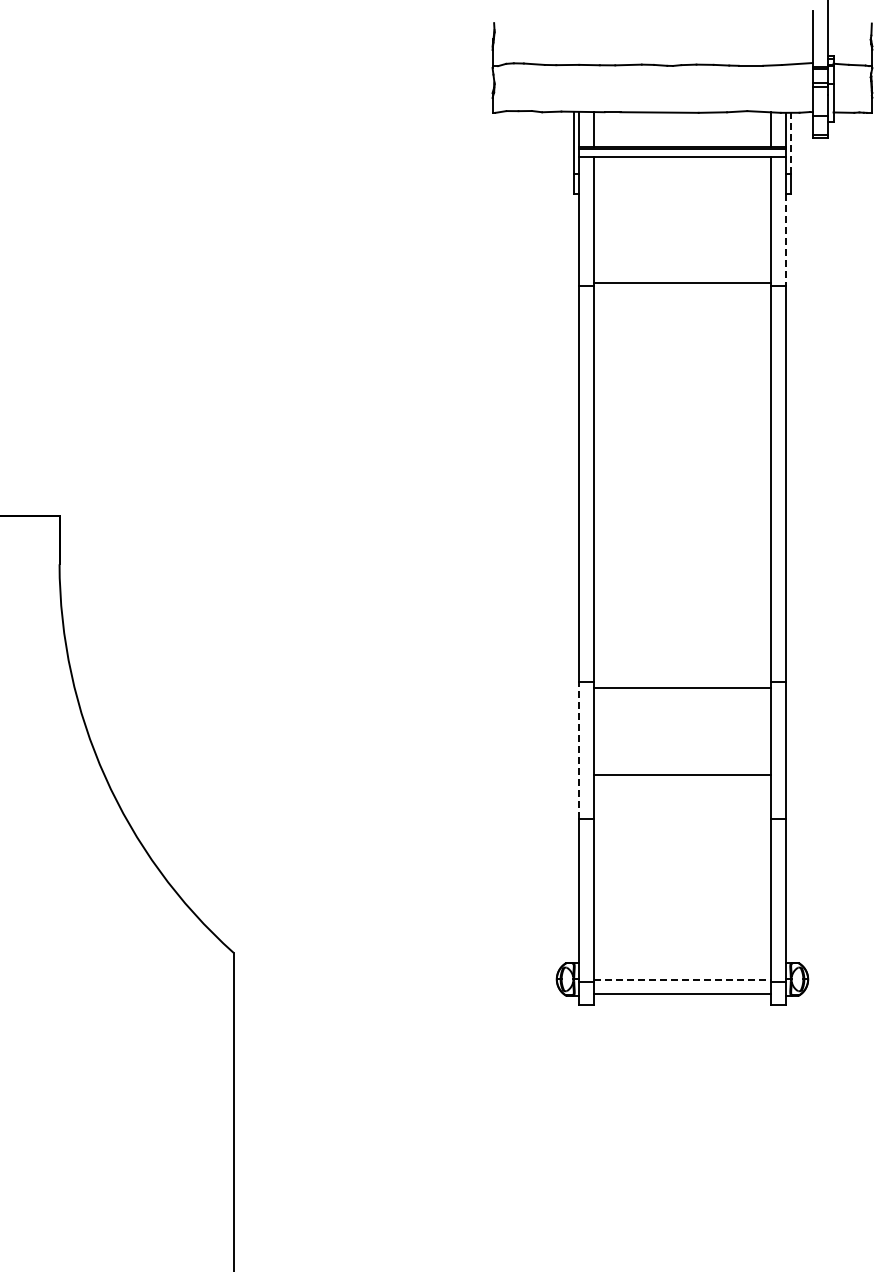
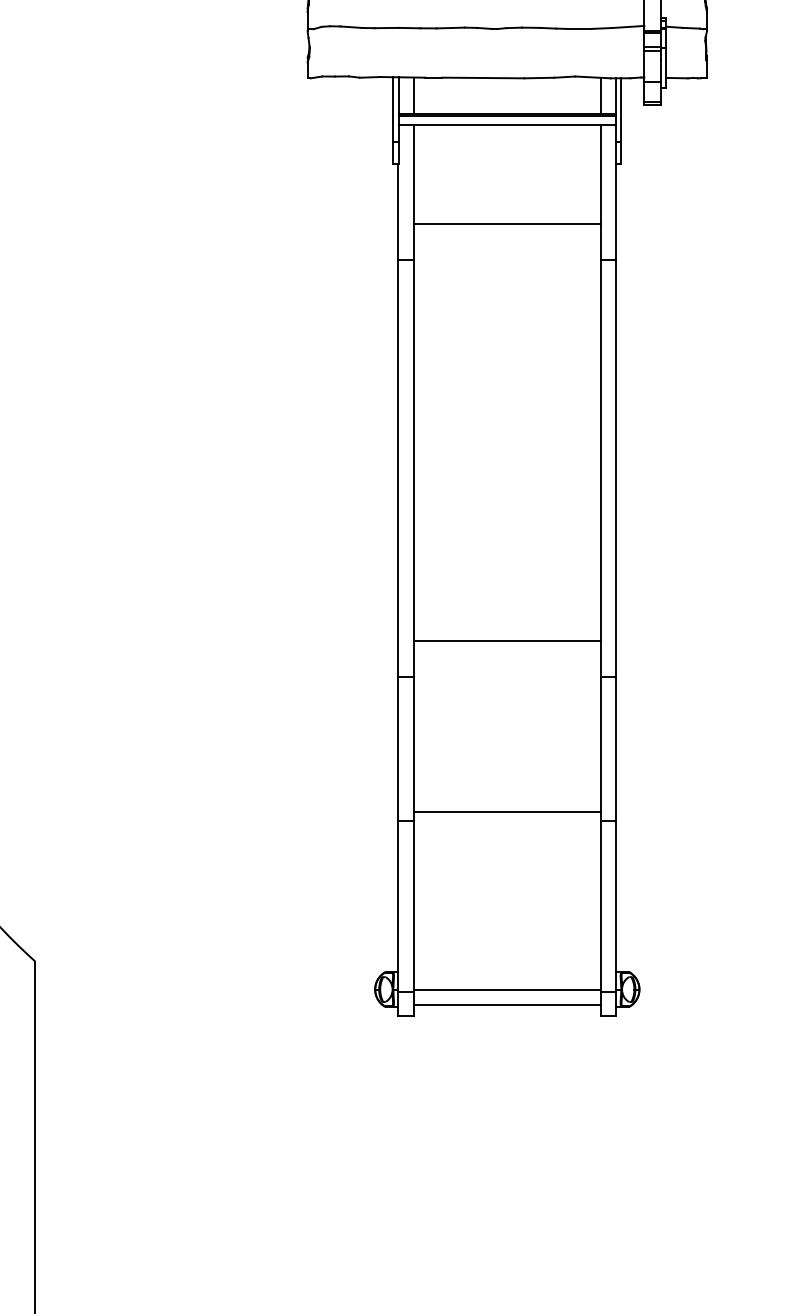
line: (790, 142) -> (620, 109), dashed -> solid
line: (786, 240) -> (616, 212), dashed -> solid
line: (682, 283) -> (507, 224), moved
line: (682, 688) -> (507, 641), moved
line: (578, 750) -> (397, 748), dashed -> solid
line: (682, 775) -> (507, 811), moved
line: (682, 980) -> (507, 990), dashed -> solid

